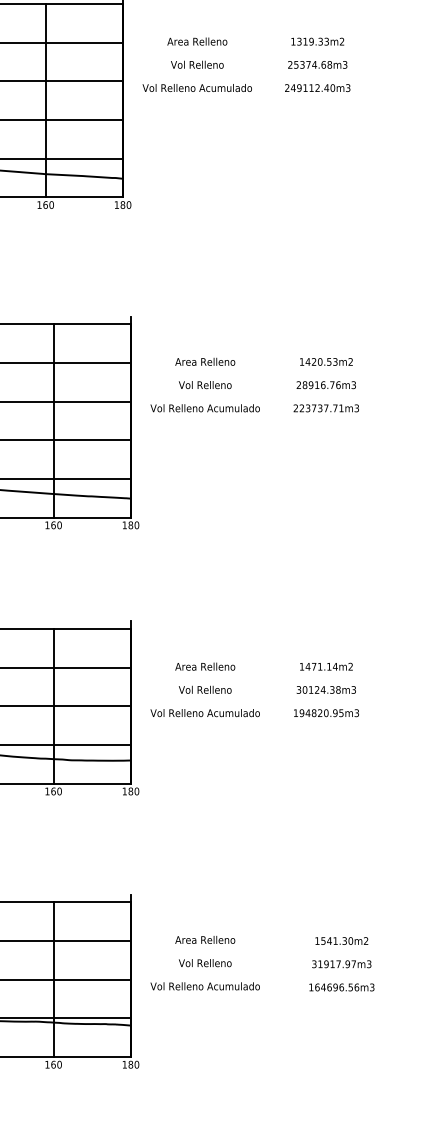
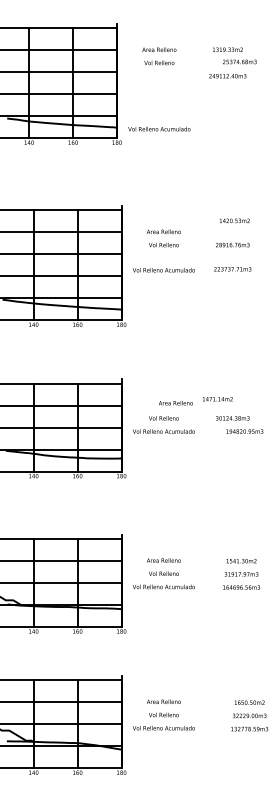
text: (317, 64) -> (239, 61), moved
text: (197, 88) -> (159, 129), moved
text: (325, 361) -> (234, 220), moved
text: (204, 408) -> (163, 270), moved
text: (325, 408) -> (232, 269), moved
text: (204, 667) -> (175, 403), moved
text: (325, 667) -> (217, 399), moved
text: (325, 713) -> (244, 431), moved

